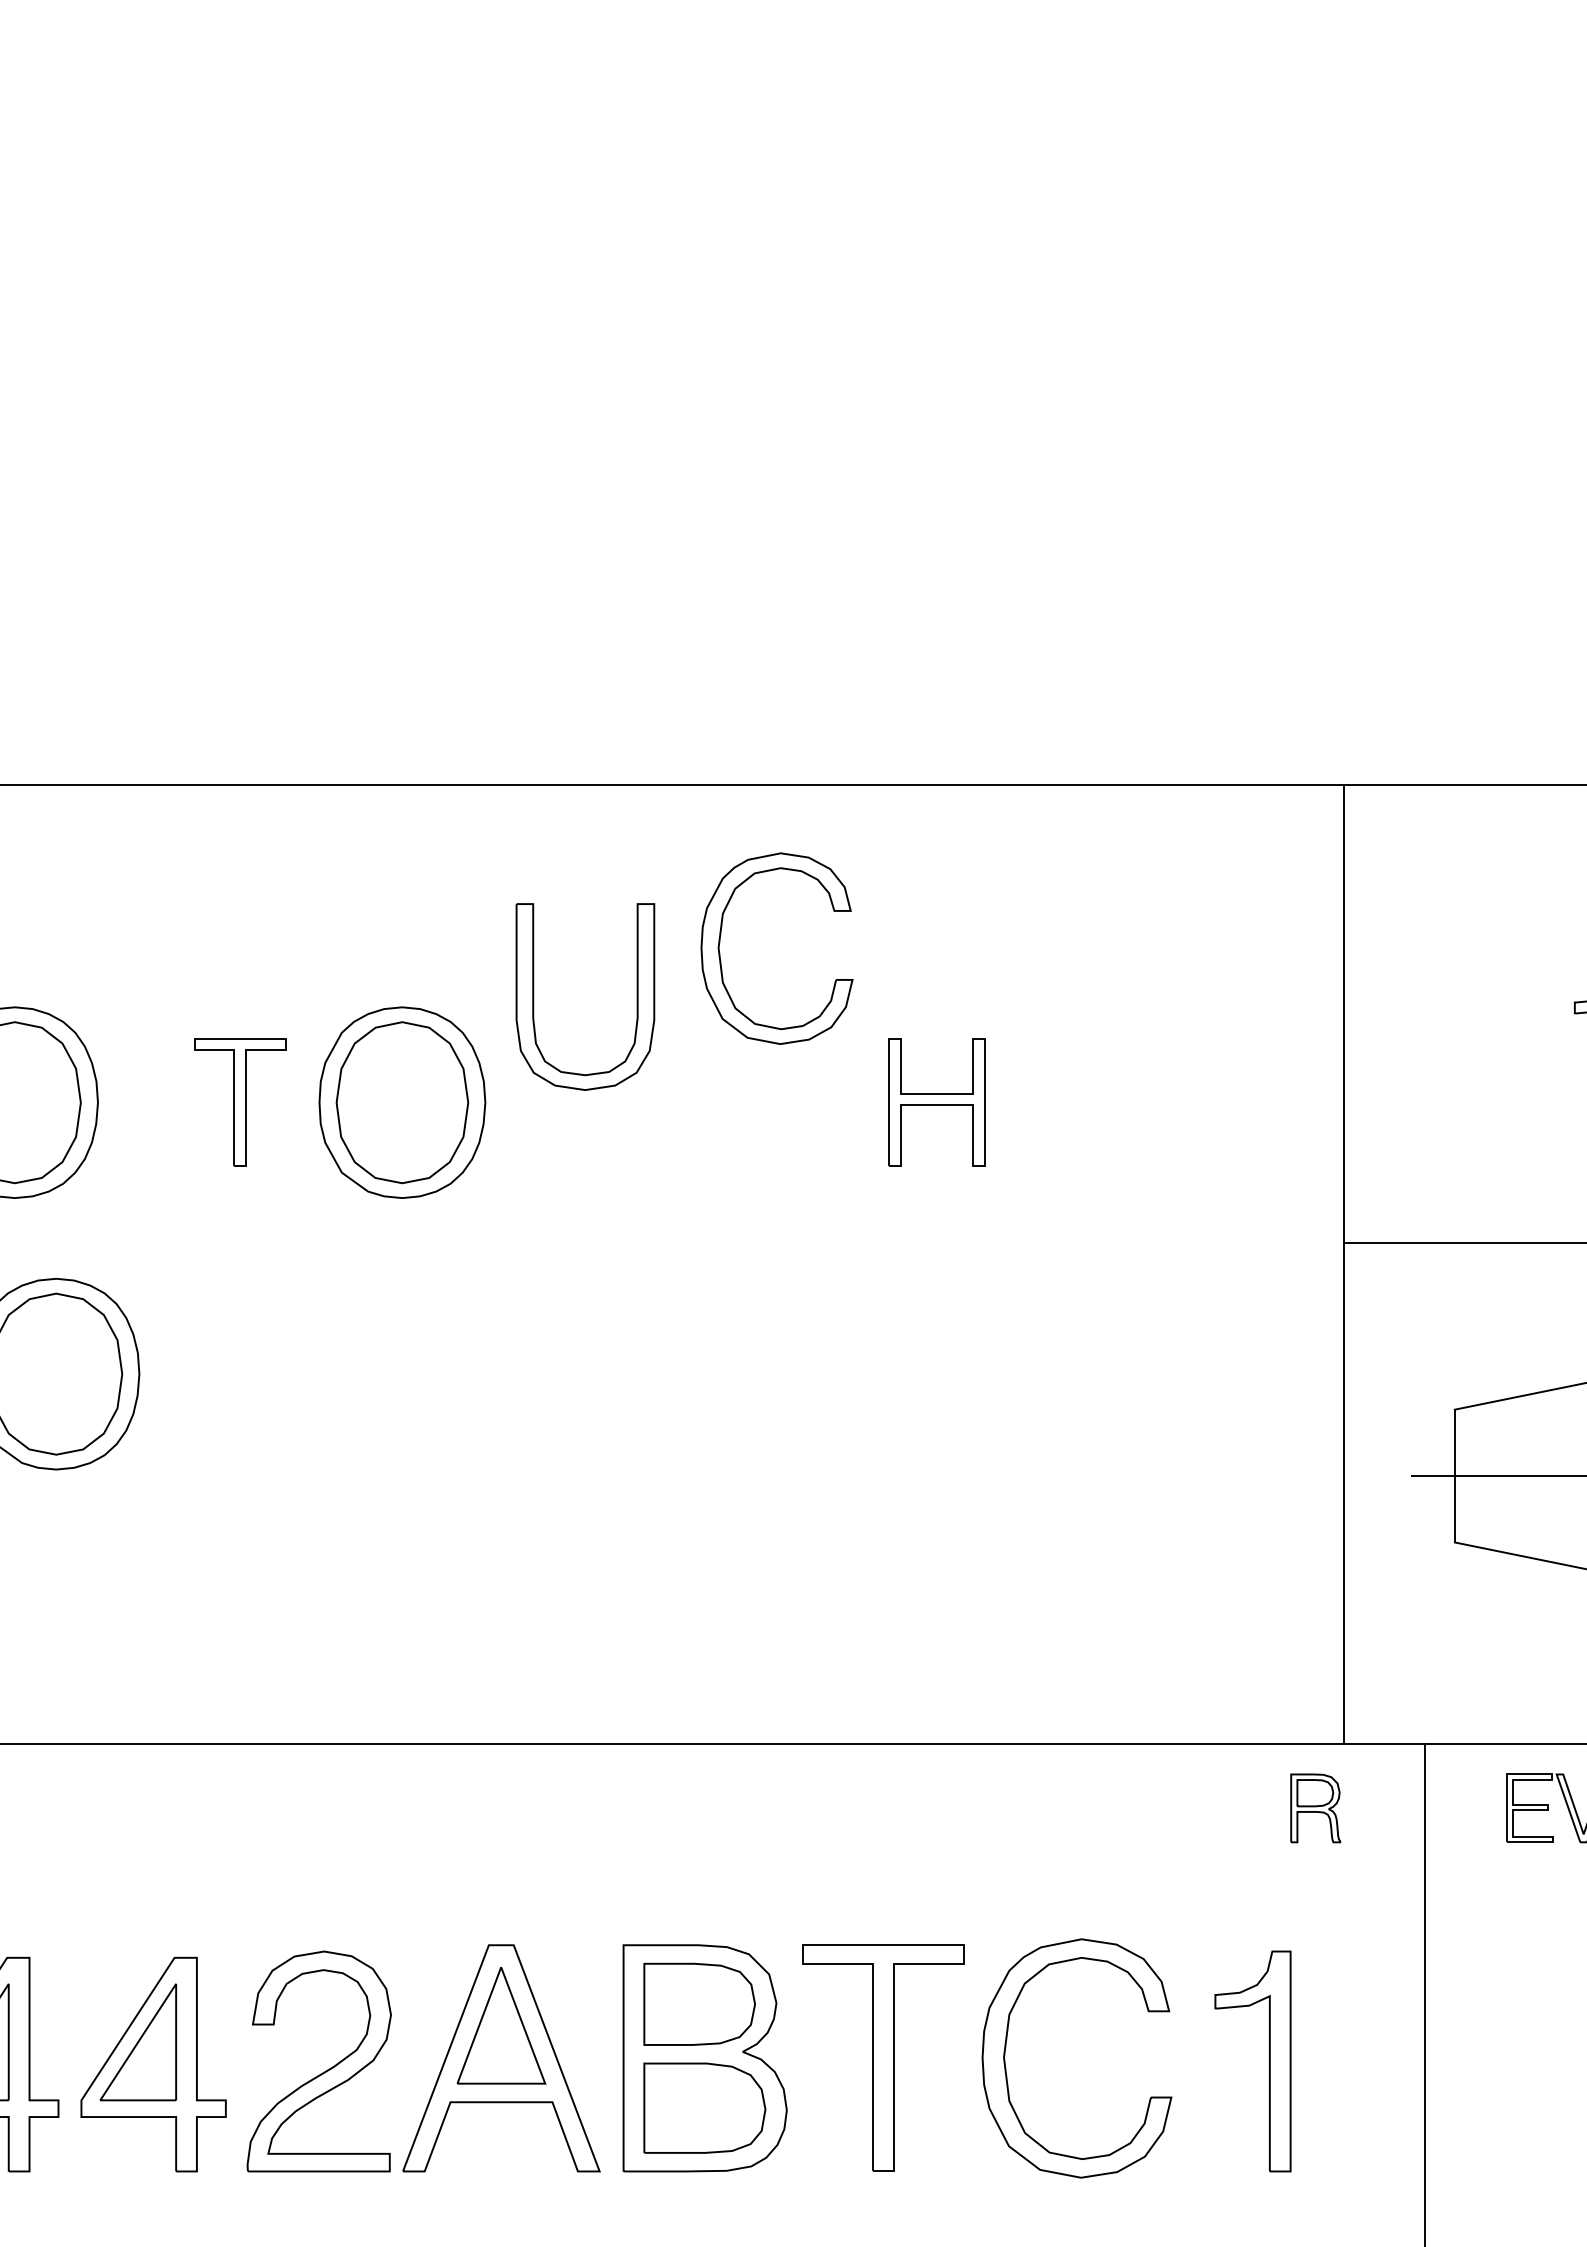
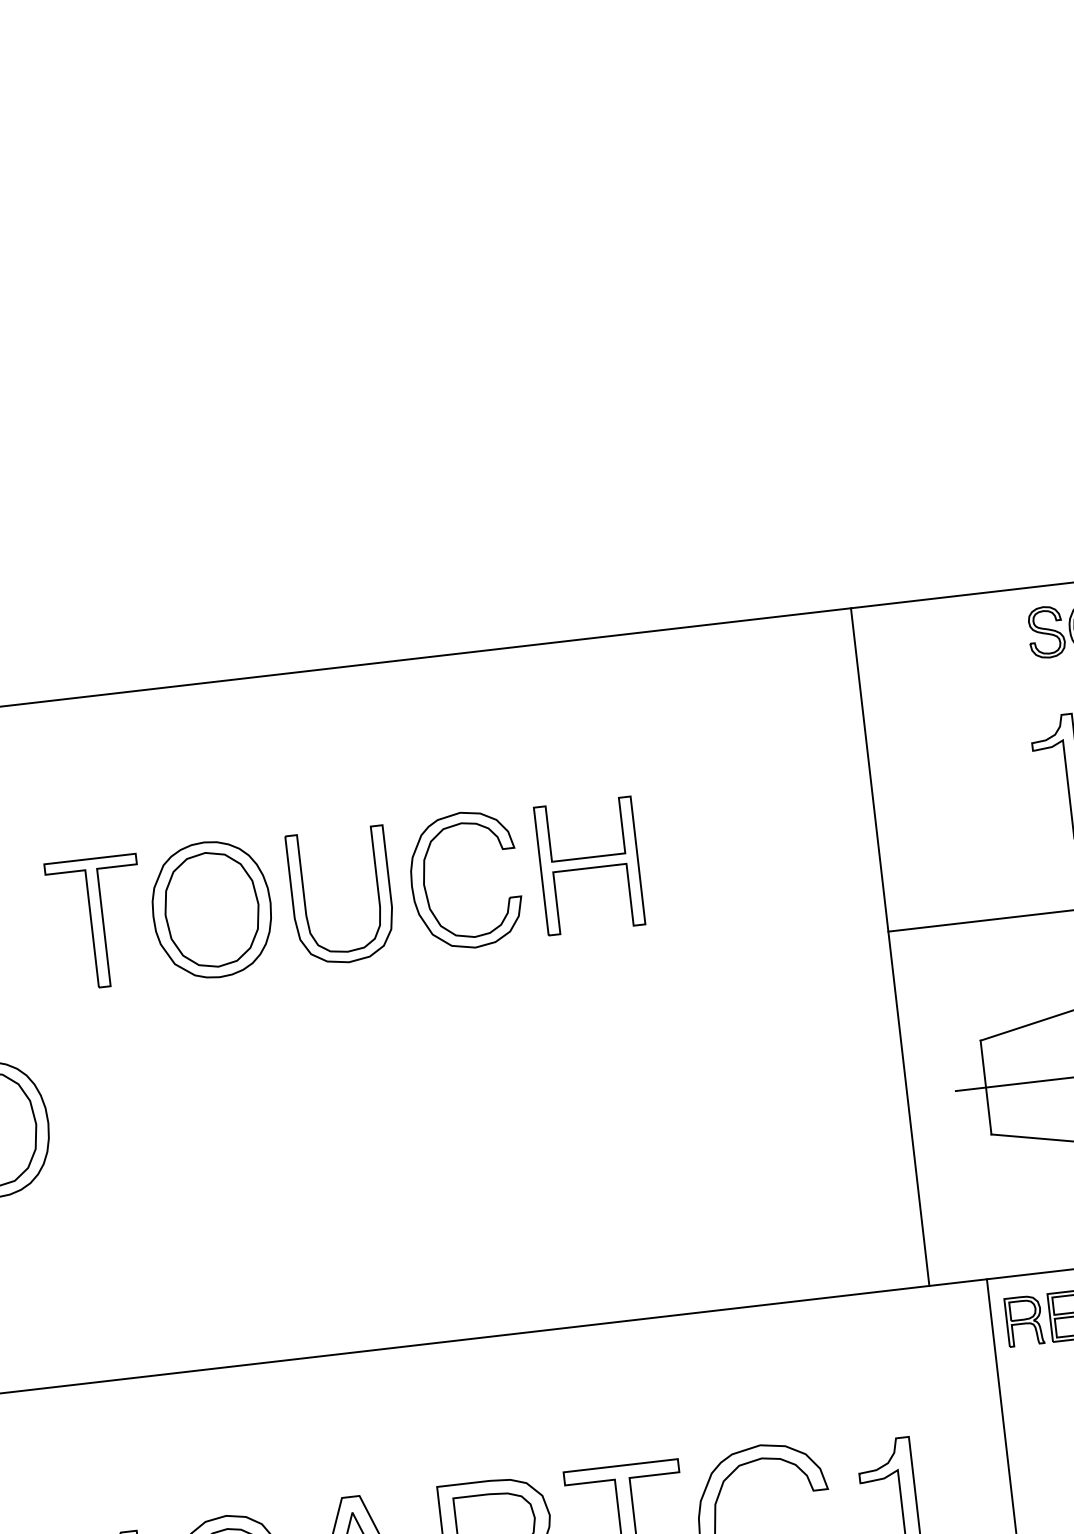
part: (720, 952) -> (425, 887), moved
part: (534, 996) -> (305, 900), moved
part: (240, 1102) -> (97, 922), size x1.43
part: (936, 1102) -> (589, 866), size x1.43
part: (1315, 1808) -> (1024, 1321), moved

